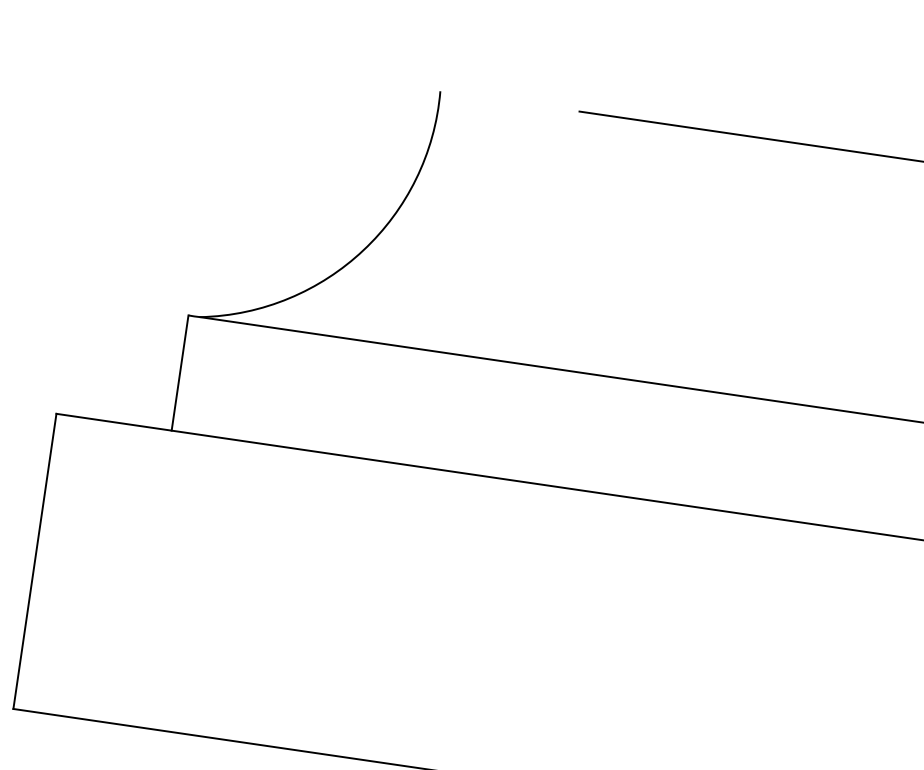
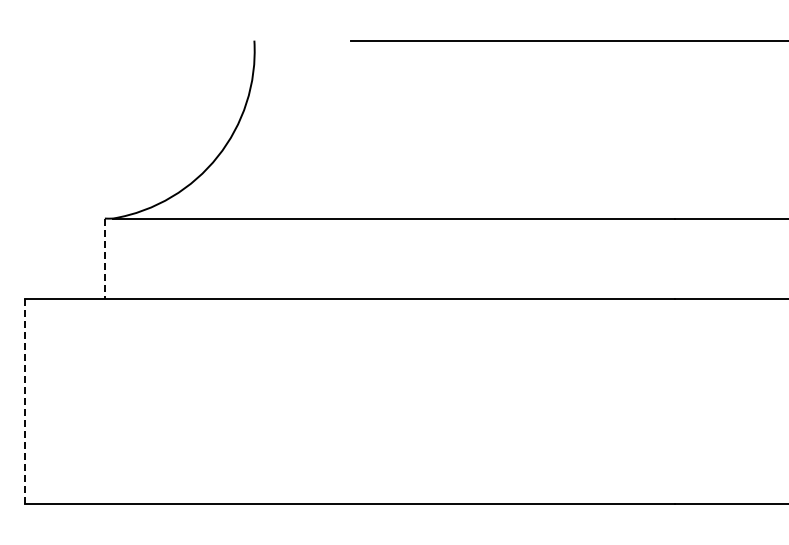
line: (179, 374) -> (104, 259), solid -> dashed
line: (34, 561) -> (24, 401), solid -> dashed

